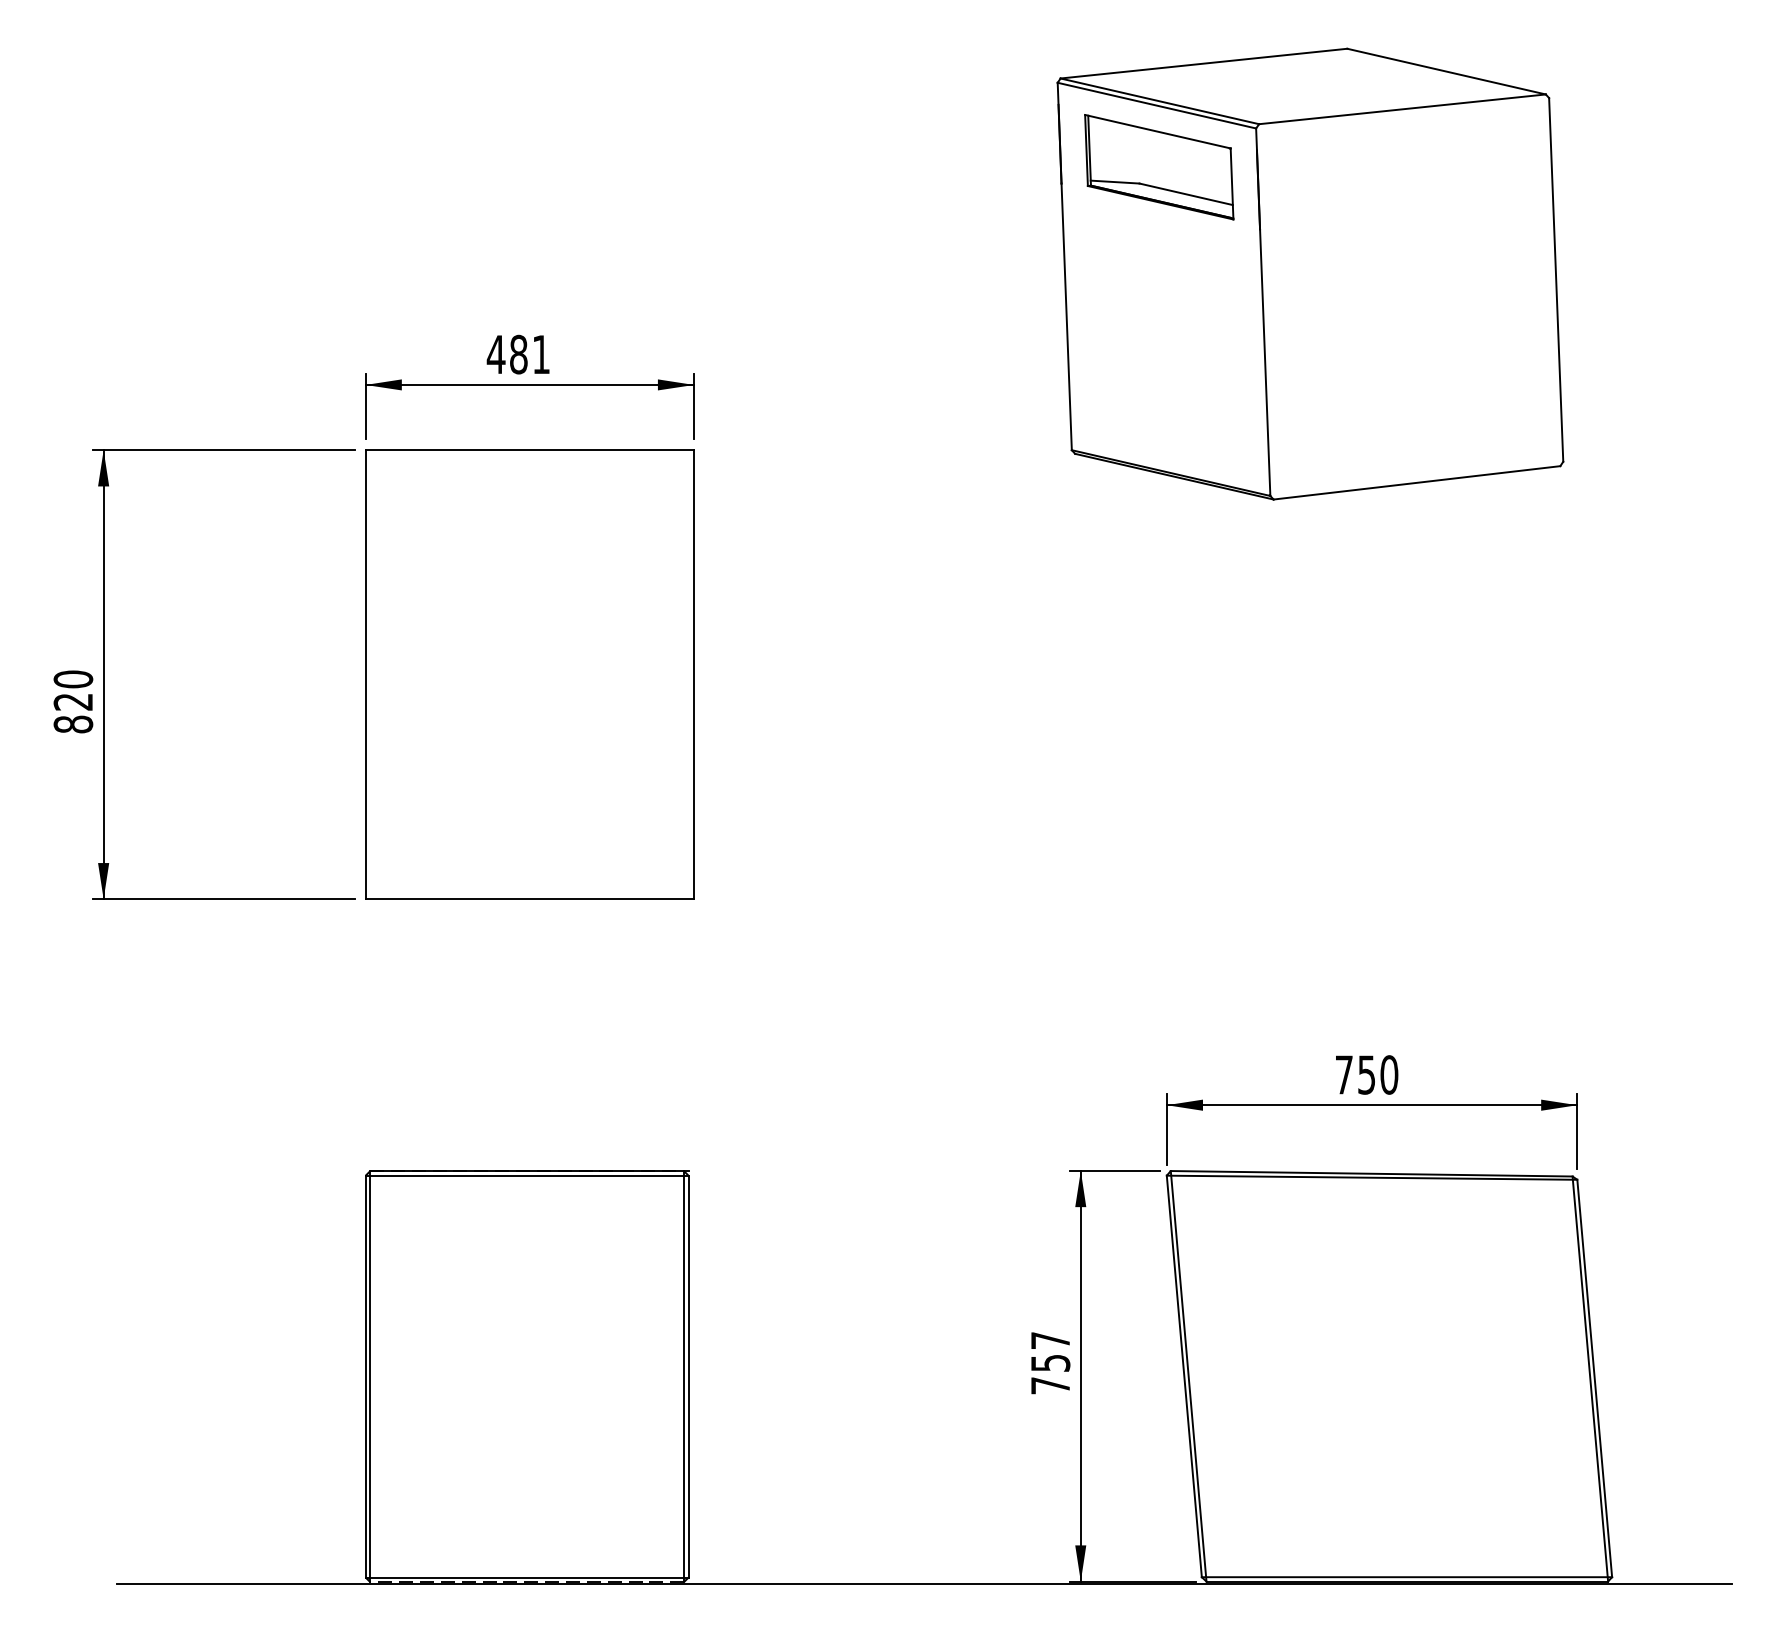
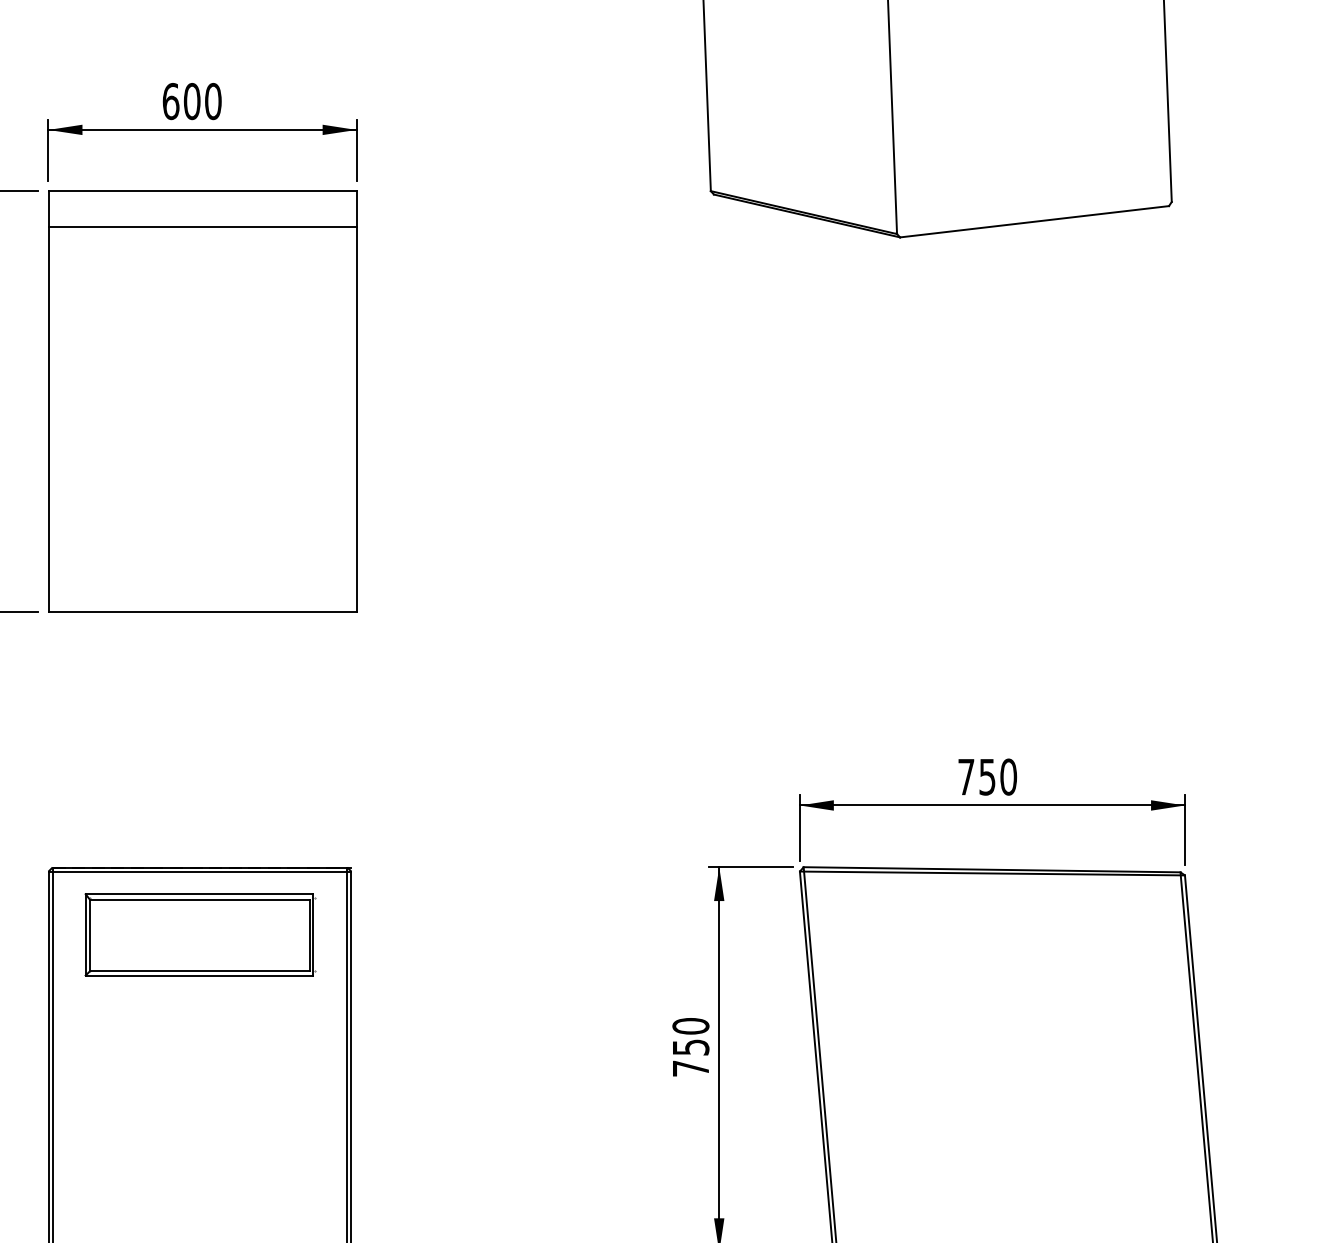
text: (518, 354) -> (191, 101), 481 -> 600
line: (529, 488) -> (202, 227), added
part: (527, 1242) -> (200, 934), added
text: (1050, 1340) -> (690, 1026), 757 -> 750

